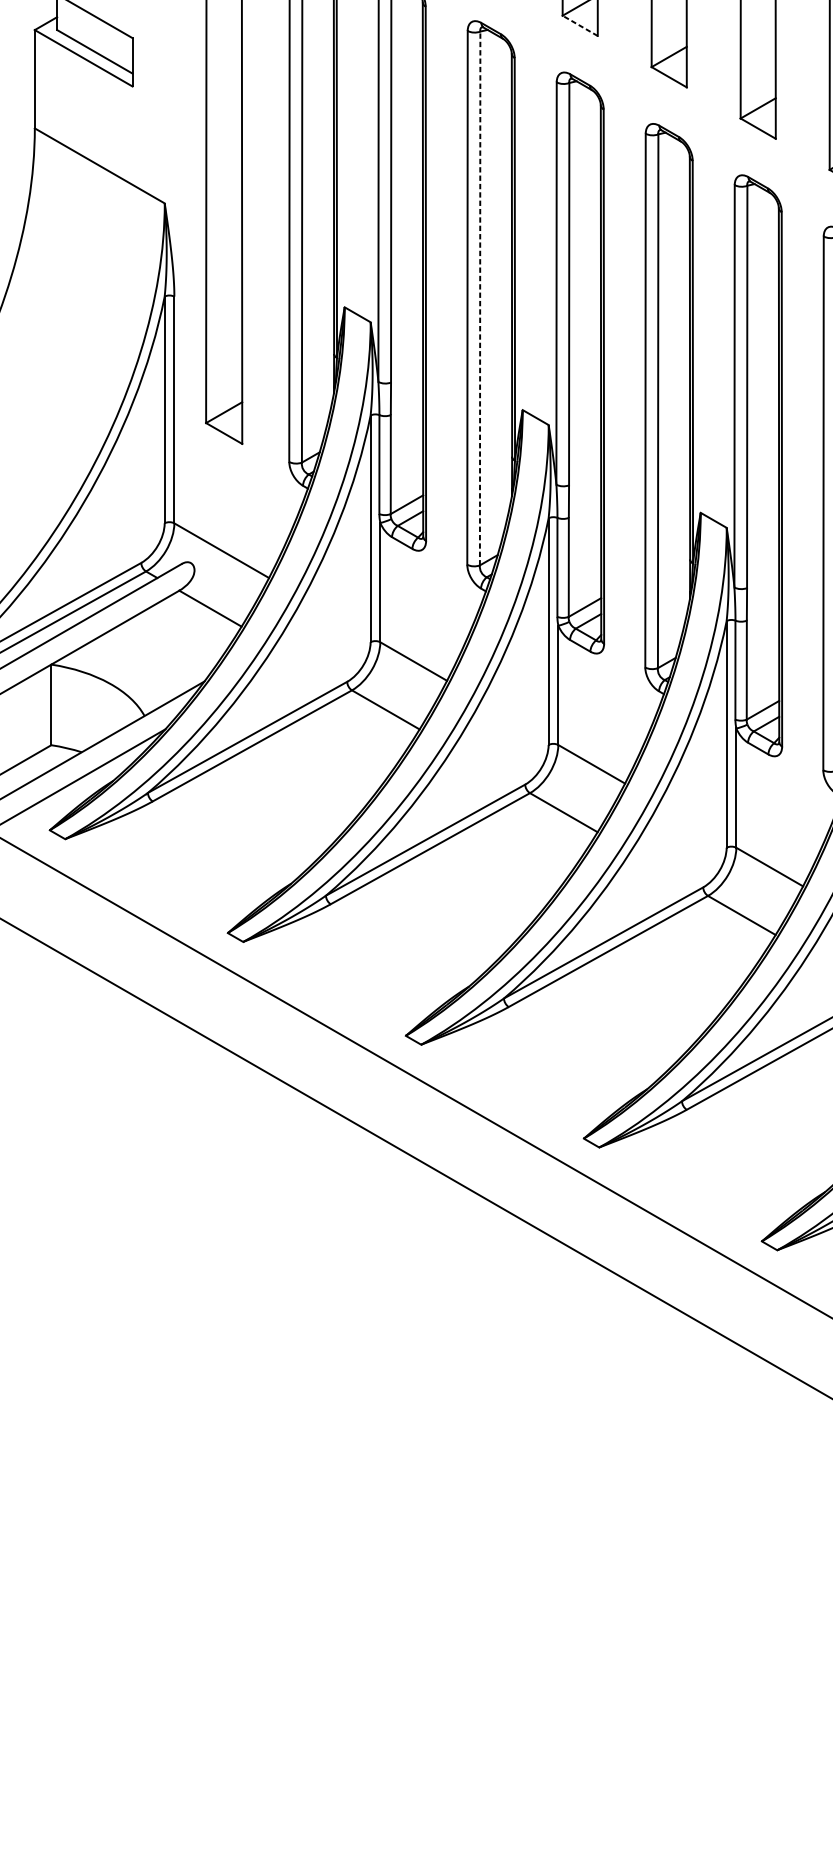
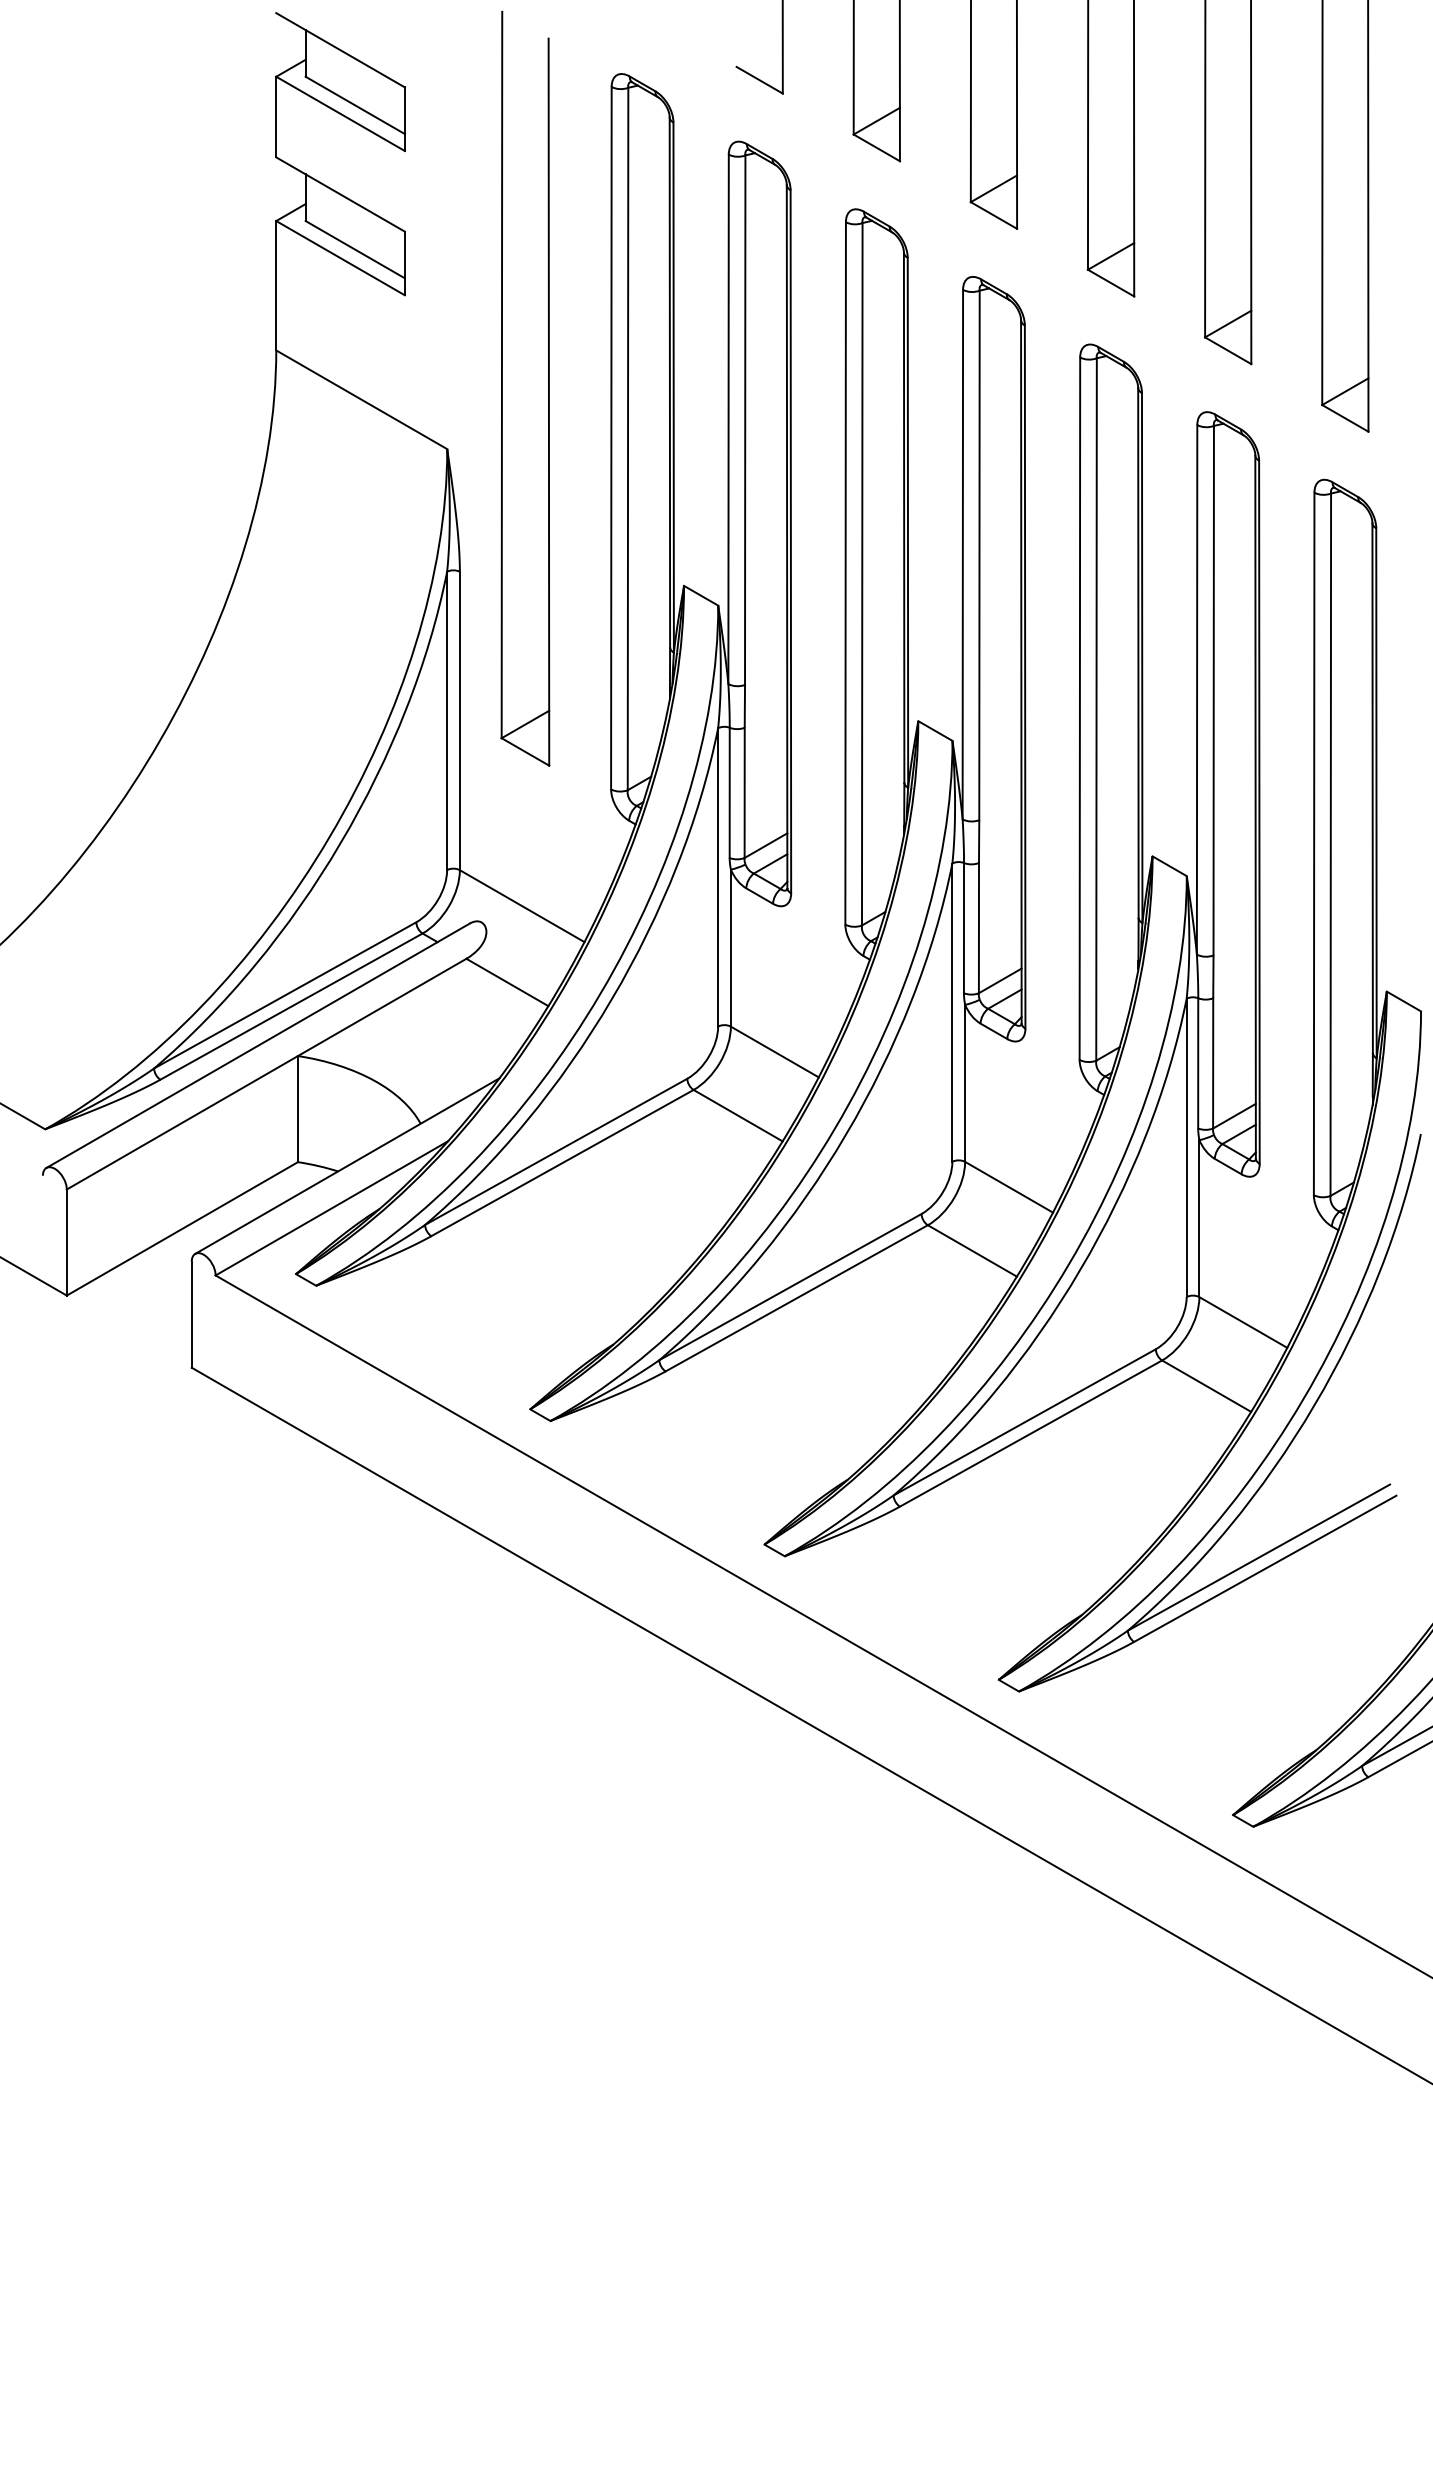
line: (579, 25) -> (993, 215), dashed -> solid
line: (480, 297) -> (862, 573), dashed -> solid

